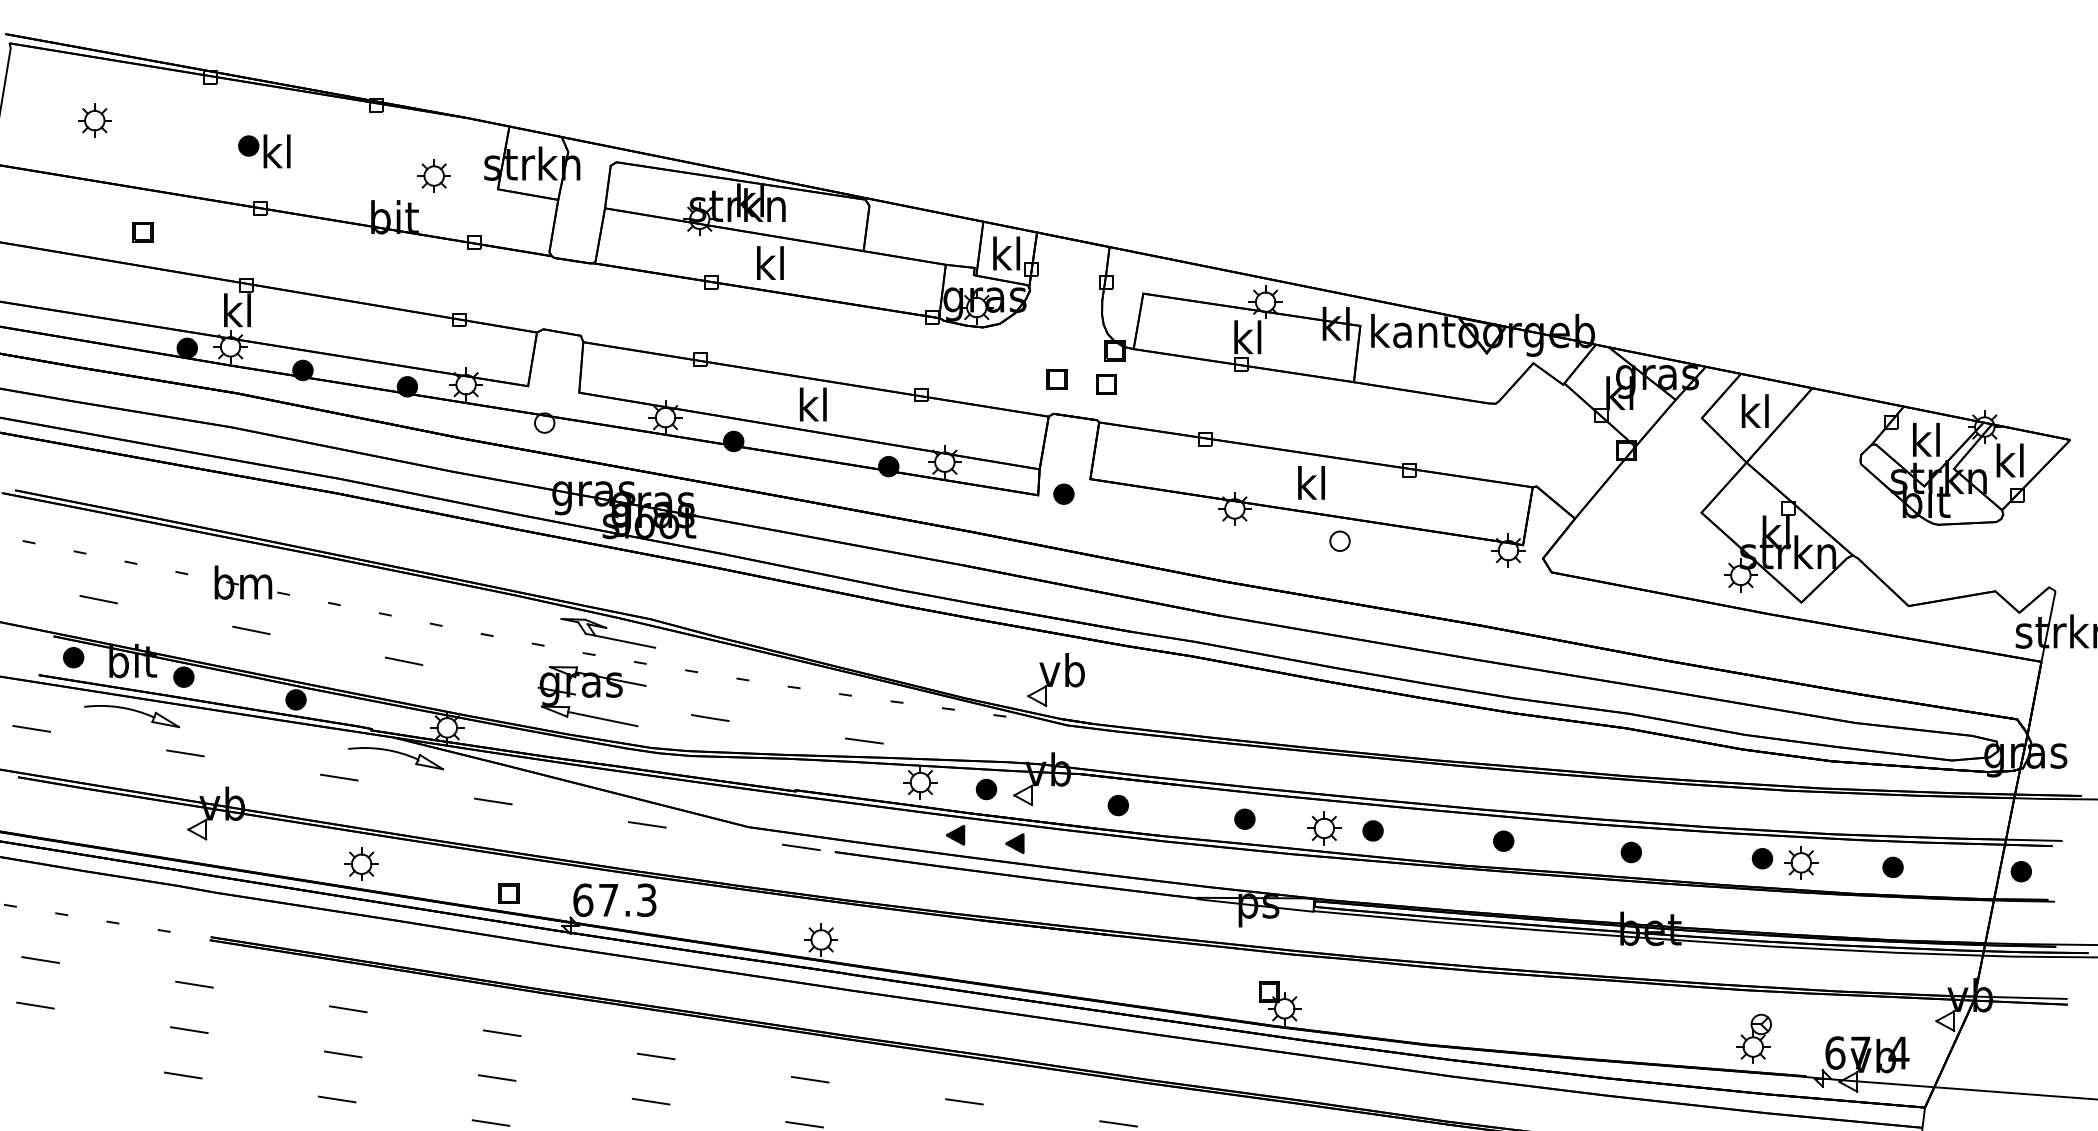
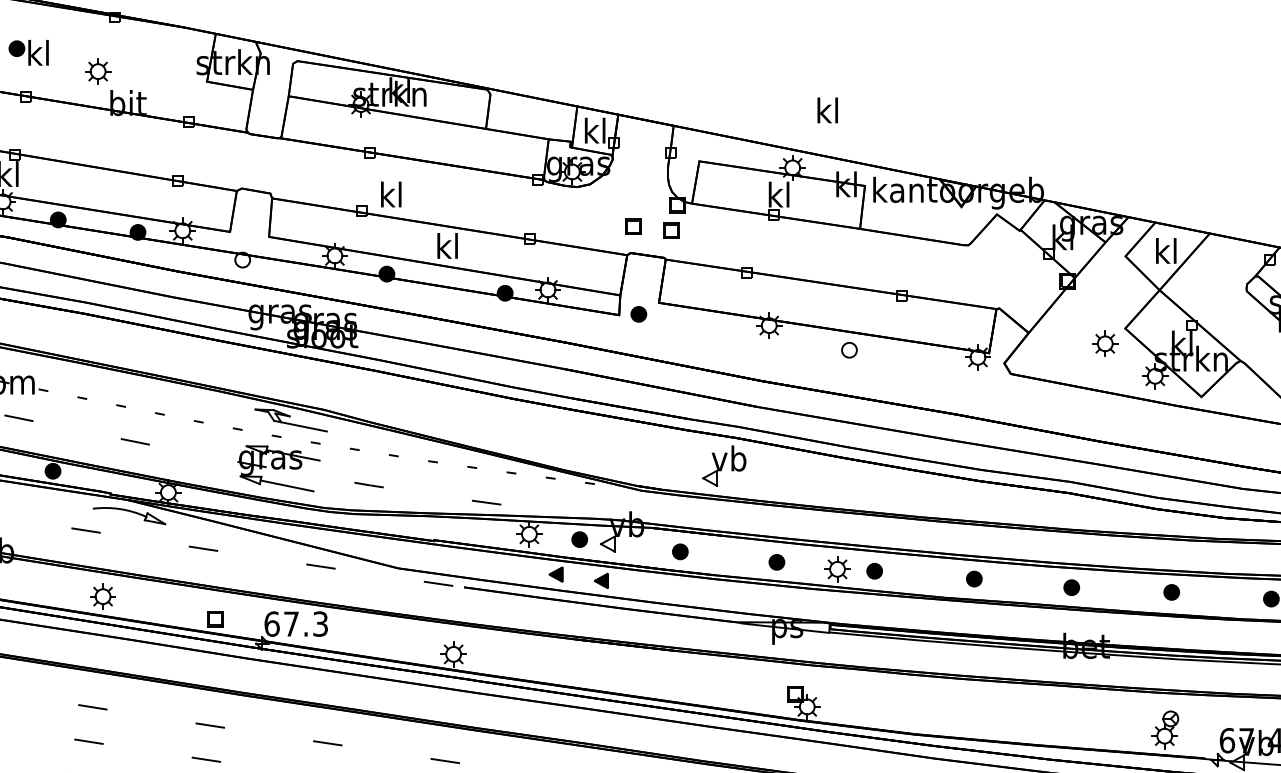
part: (433, 175) -> (97, 71), moved
text: (770, 262) -> (391, 194), moved
text: (1311, 482) -> (827, 110), moved
part: (1055, 679) -> (723, 465), moved
part: (1801, 862) -> (1105, 343), moved

